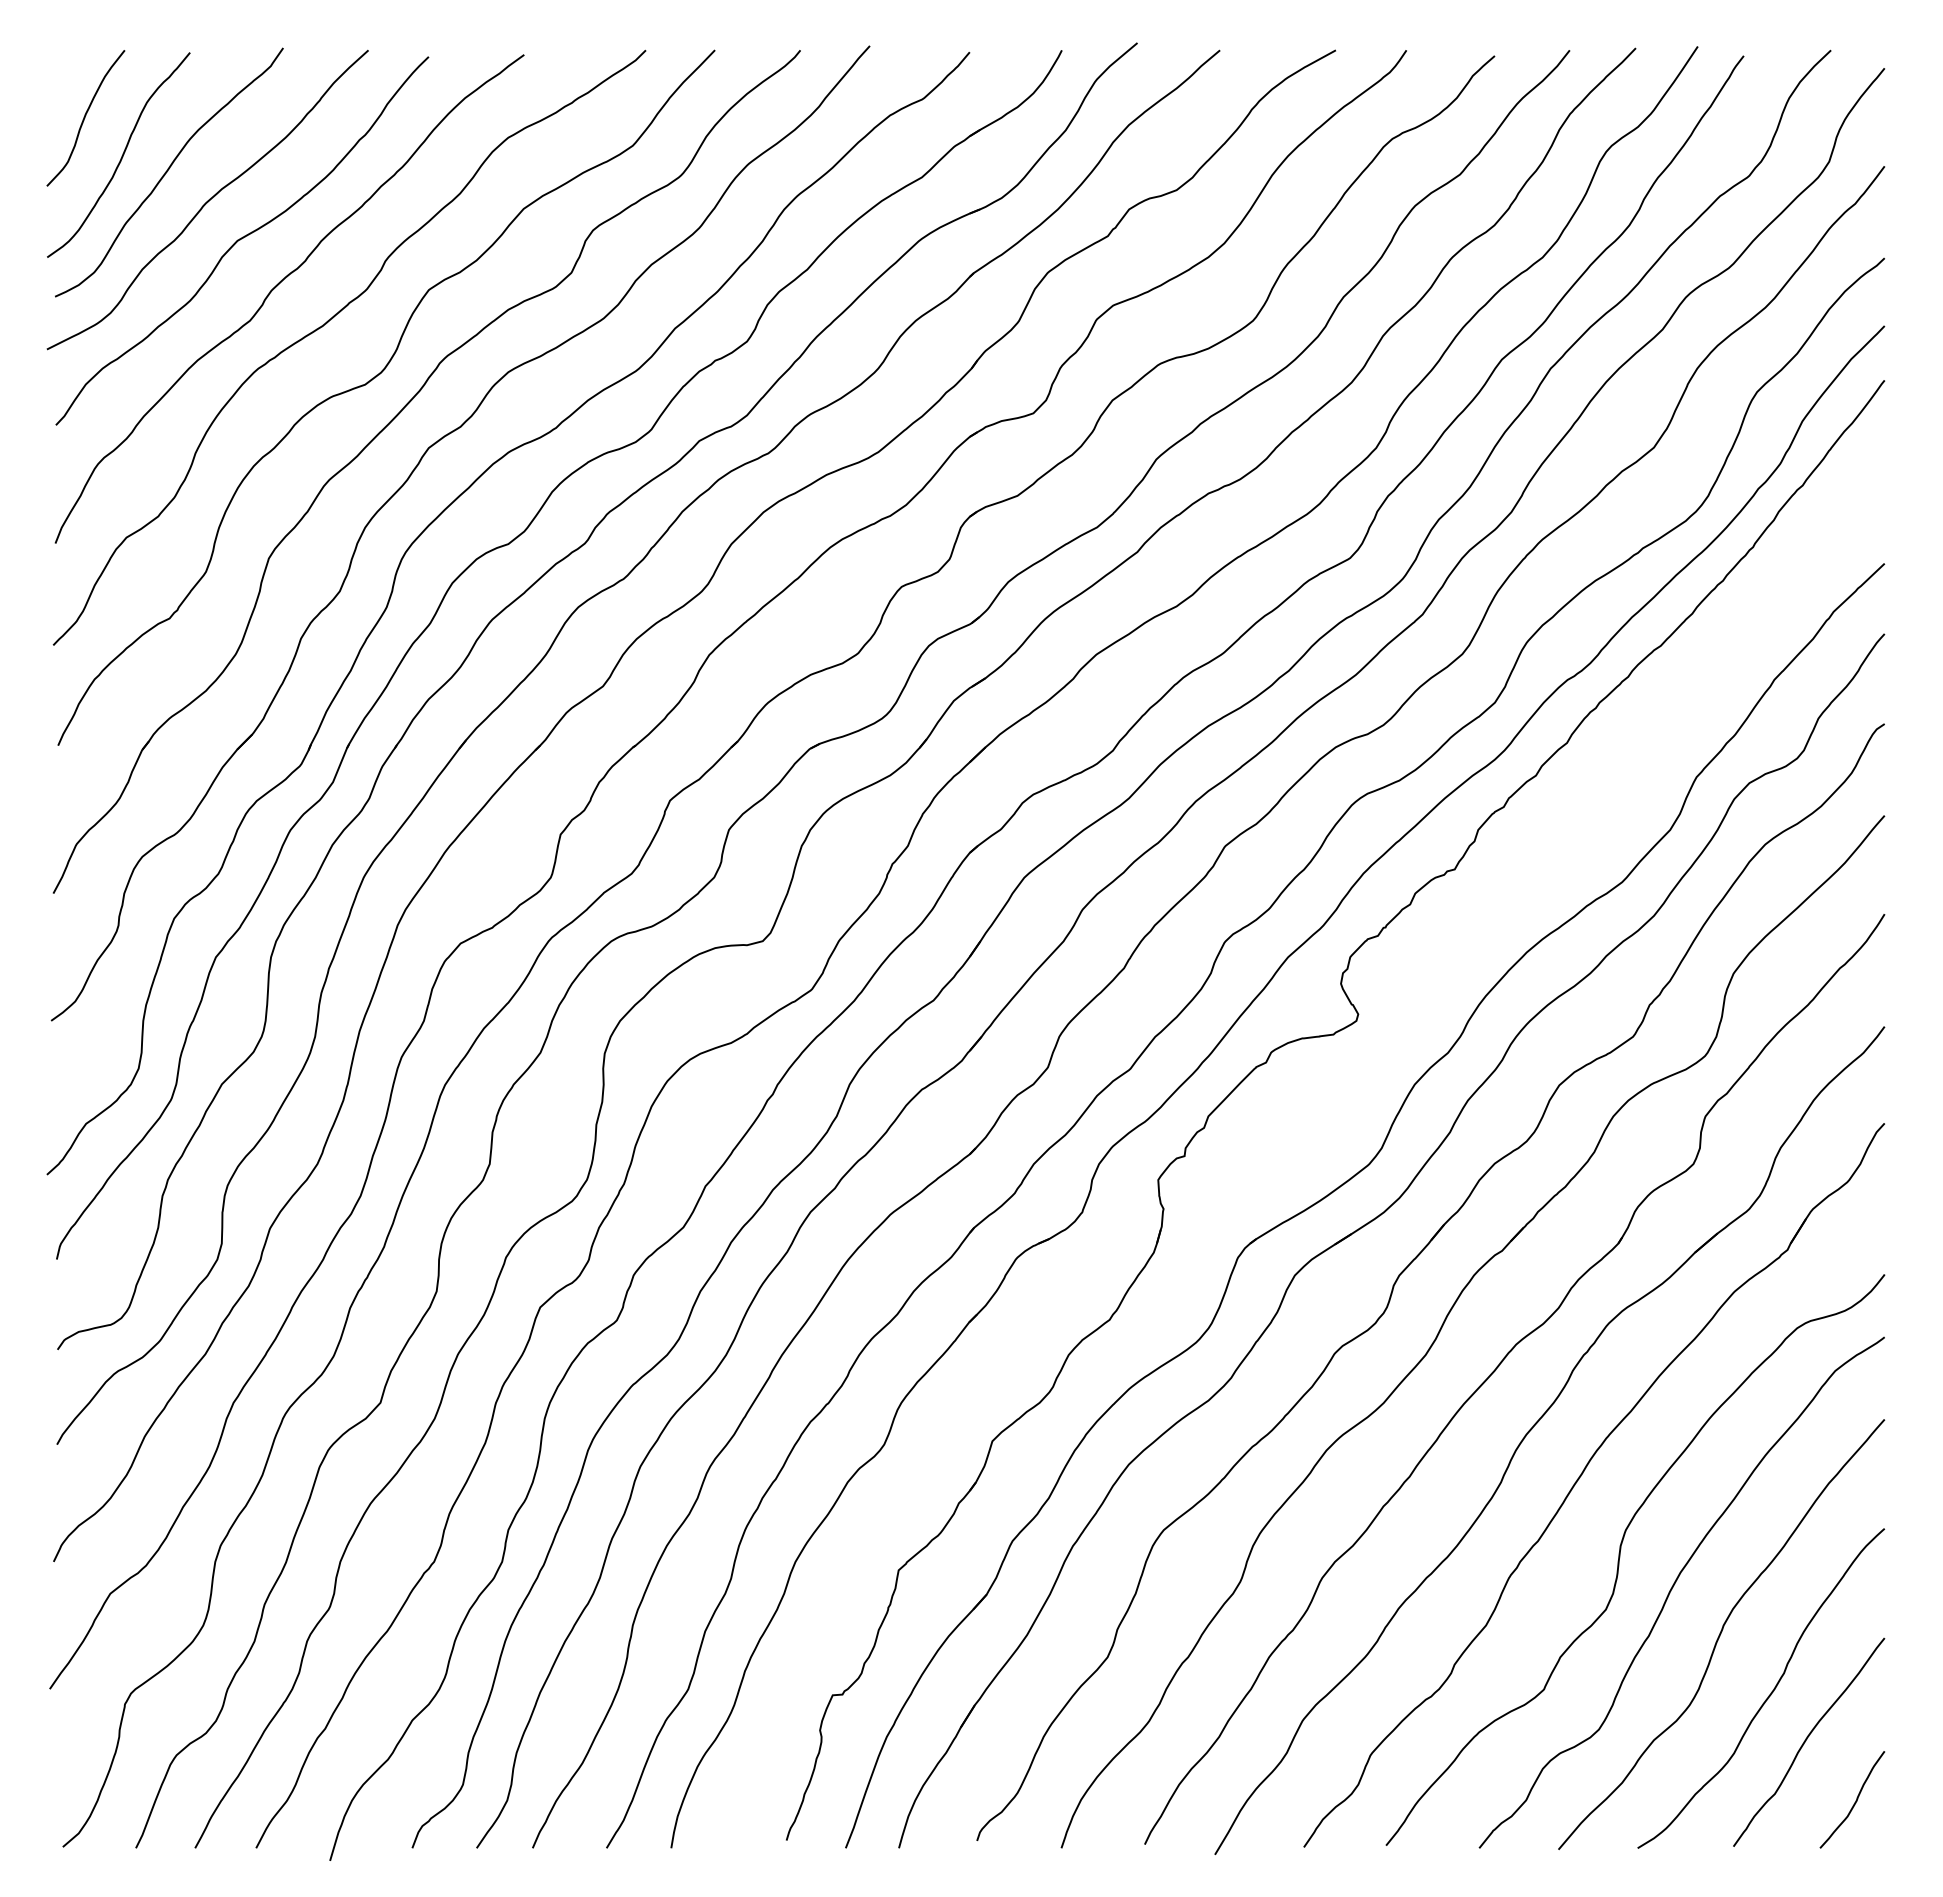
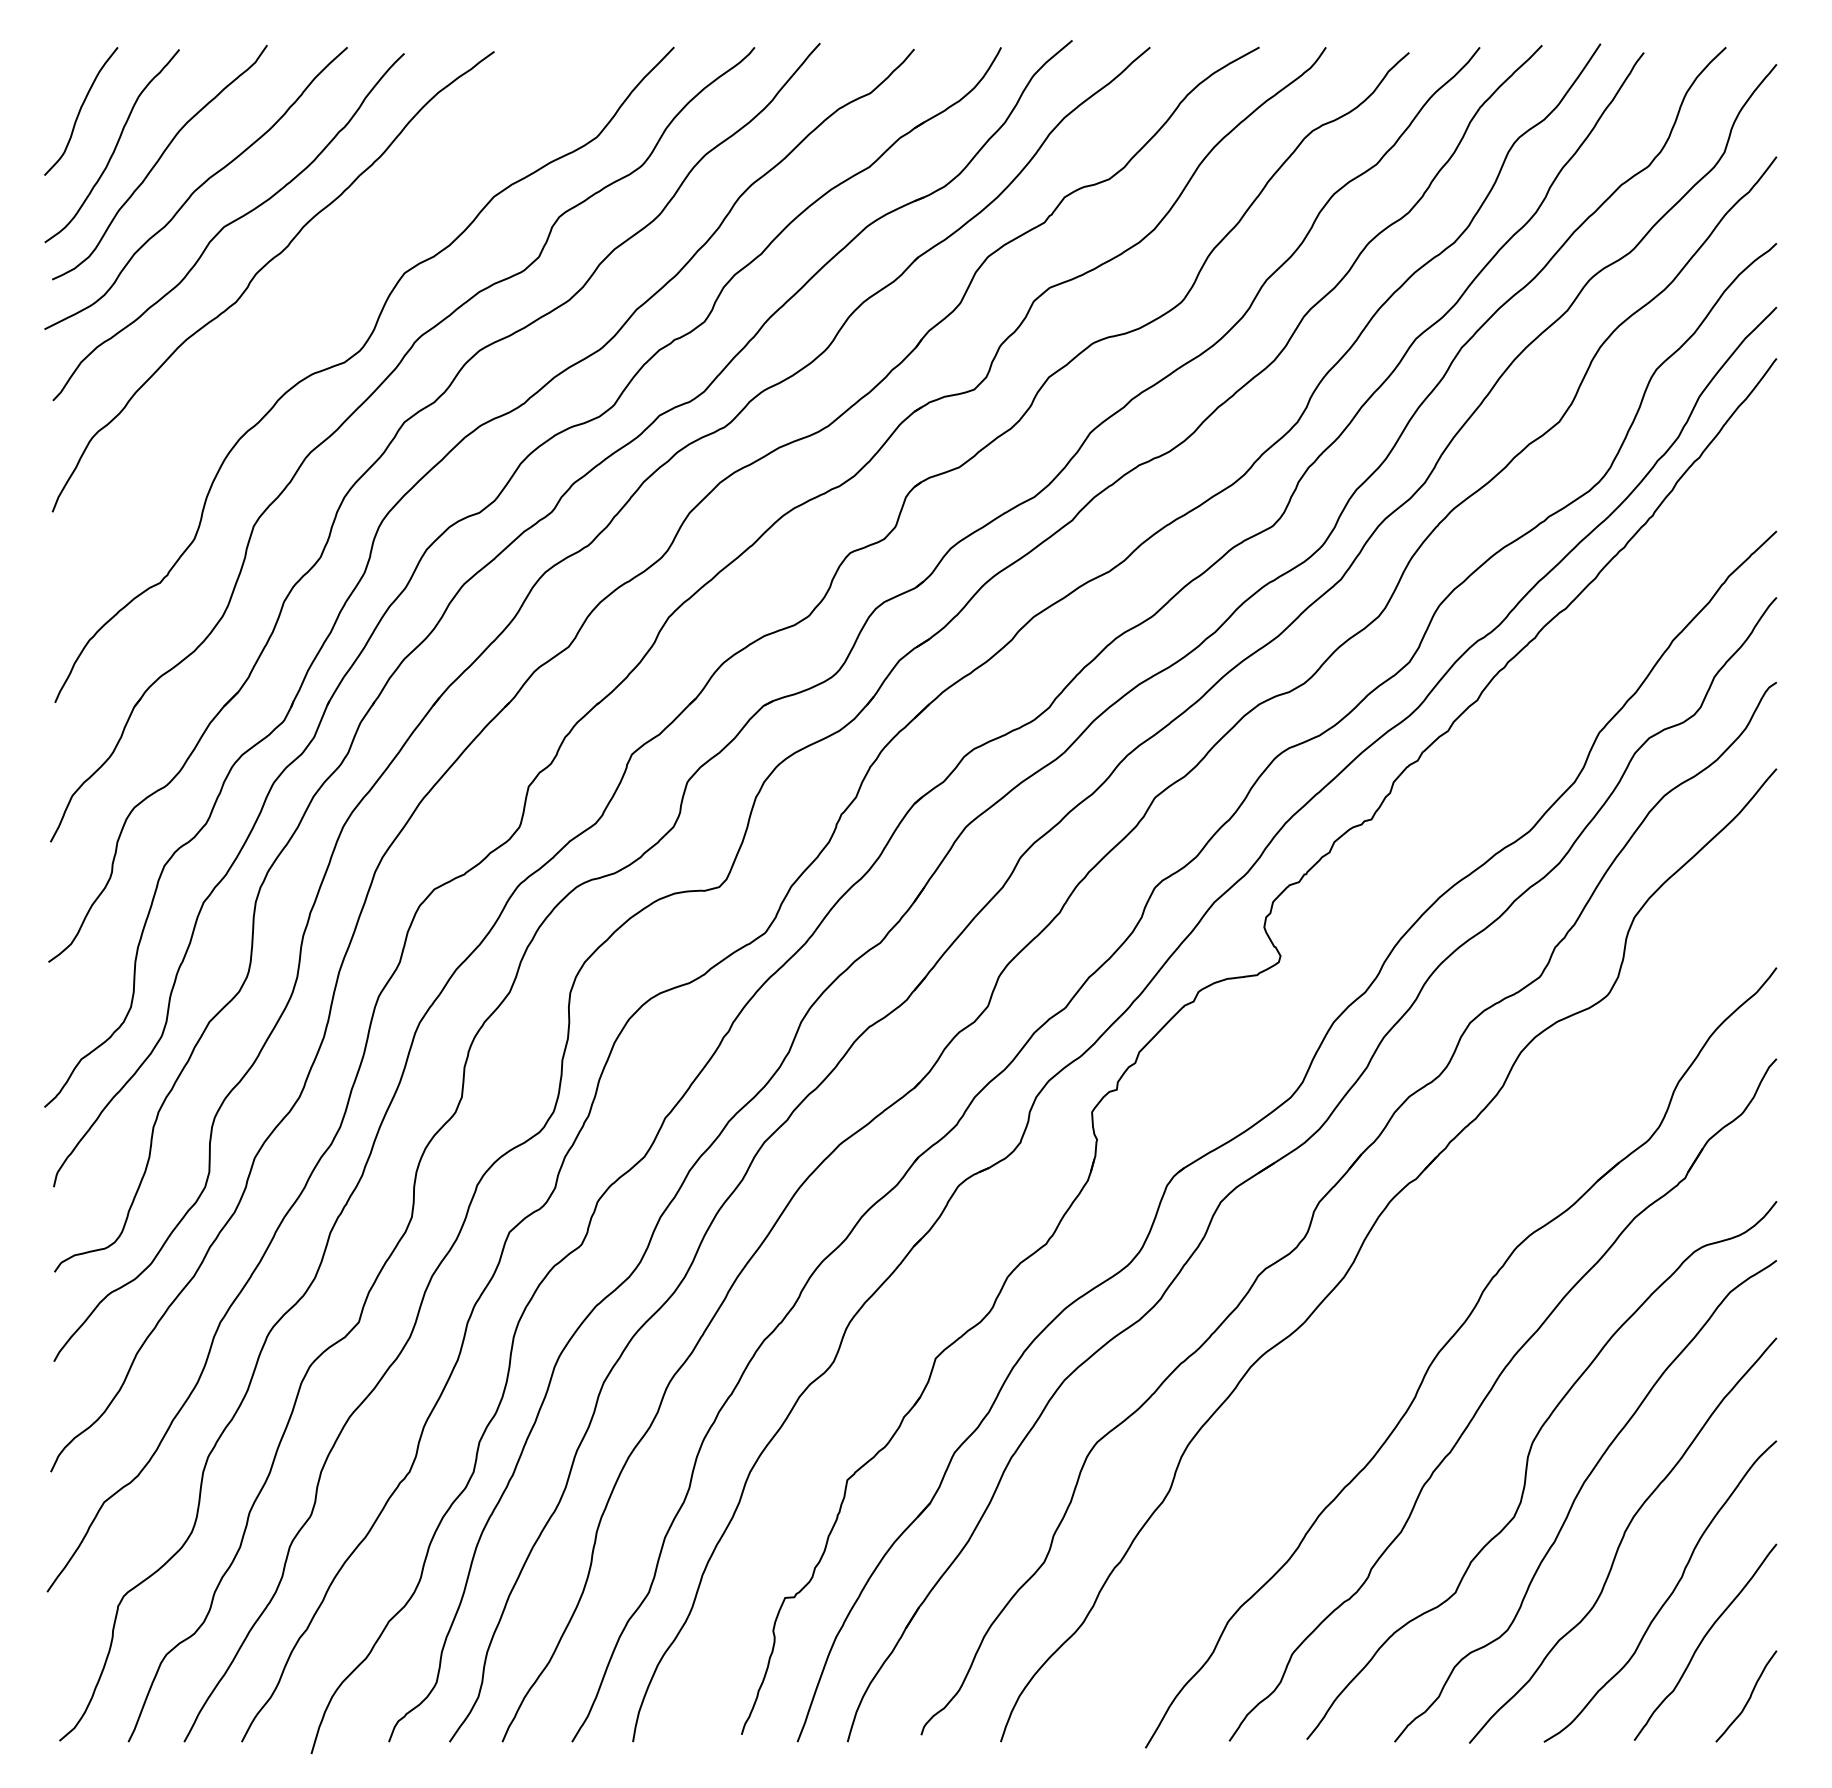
curve: (326, 324) -> (308, 305), removed
part: (1499, 1366) -> (1413, 1288), removed

